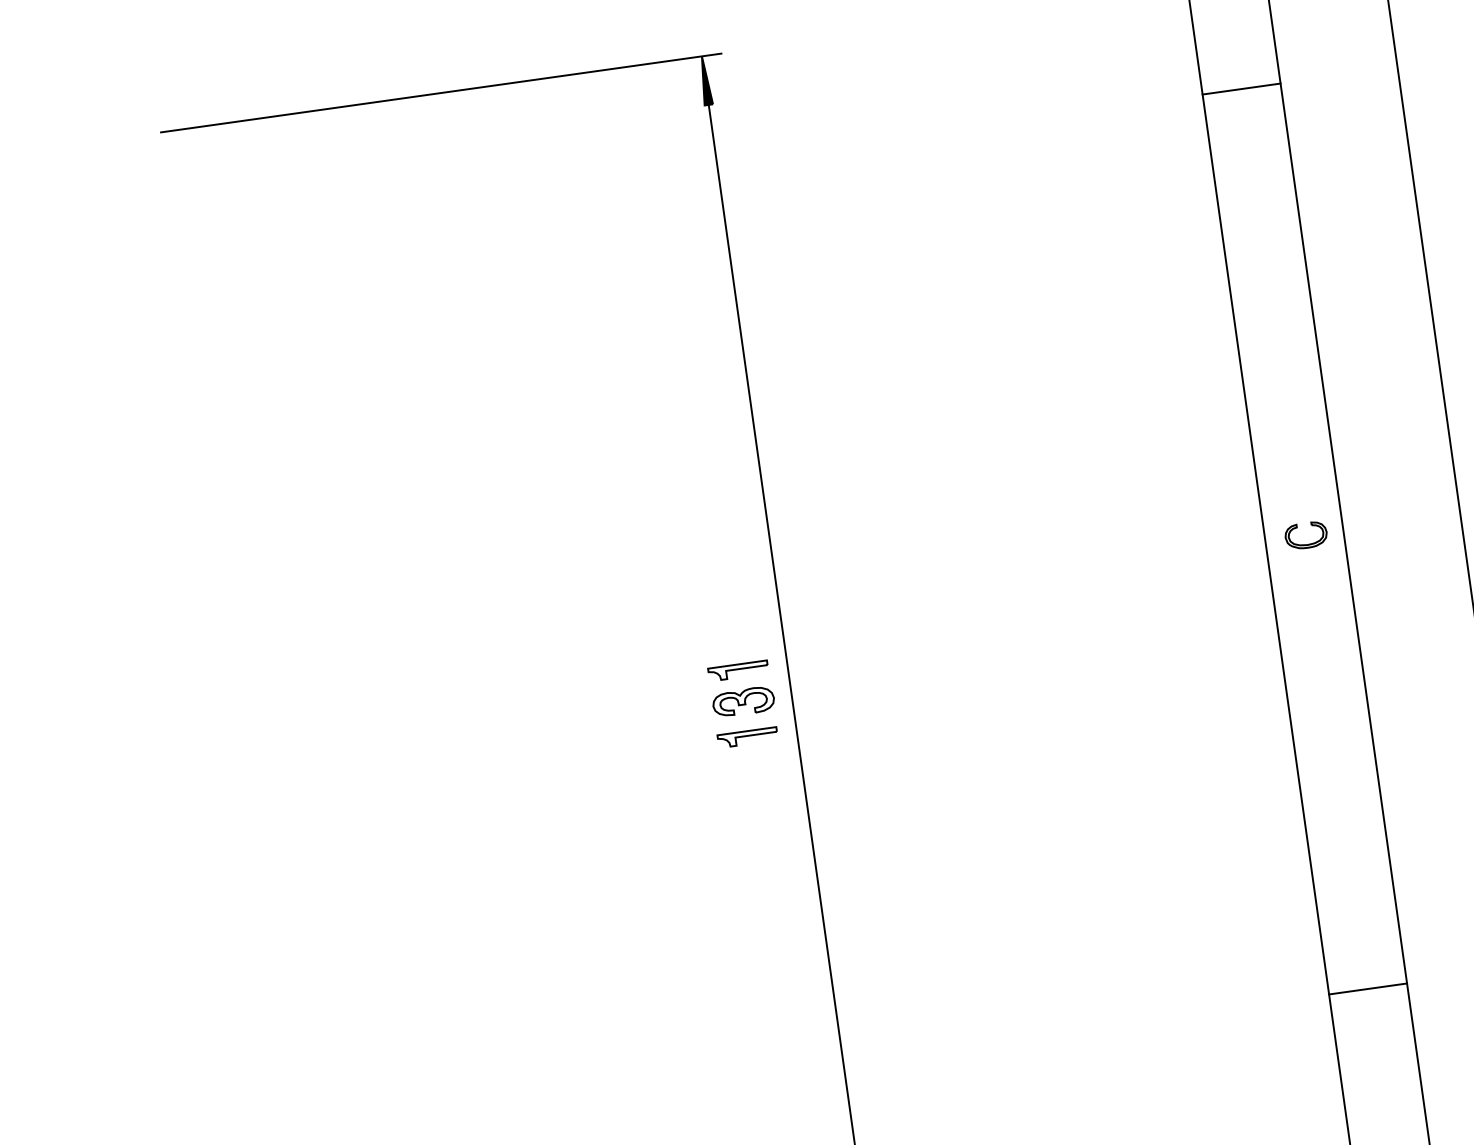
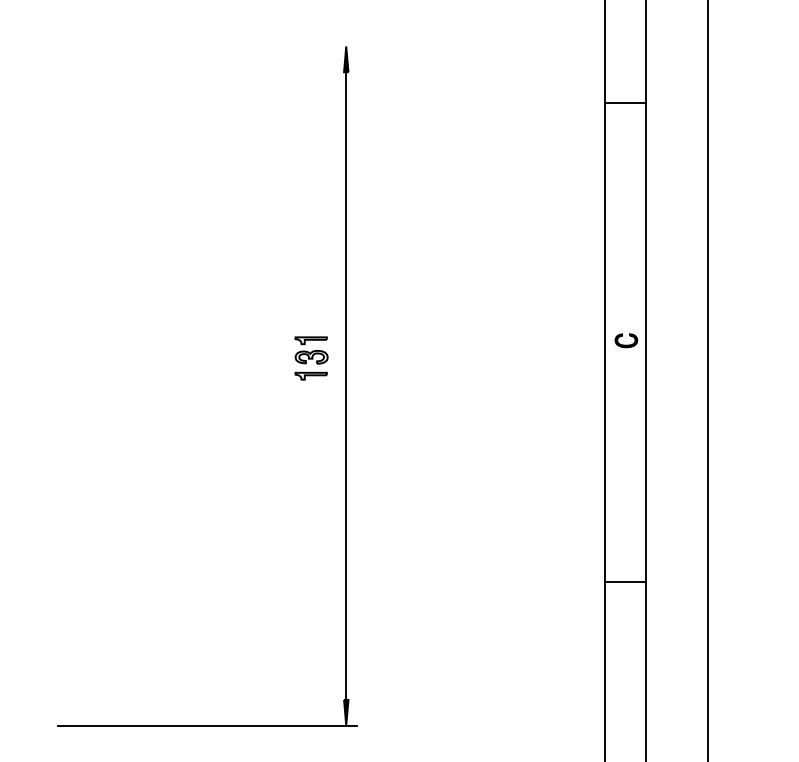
line: (441, 93) -> (207, 46), removed
part: (743, 704) -> (311, 358), moved

